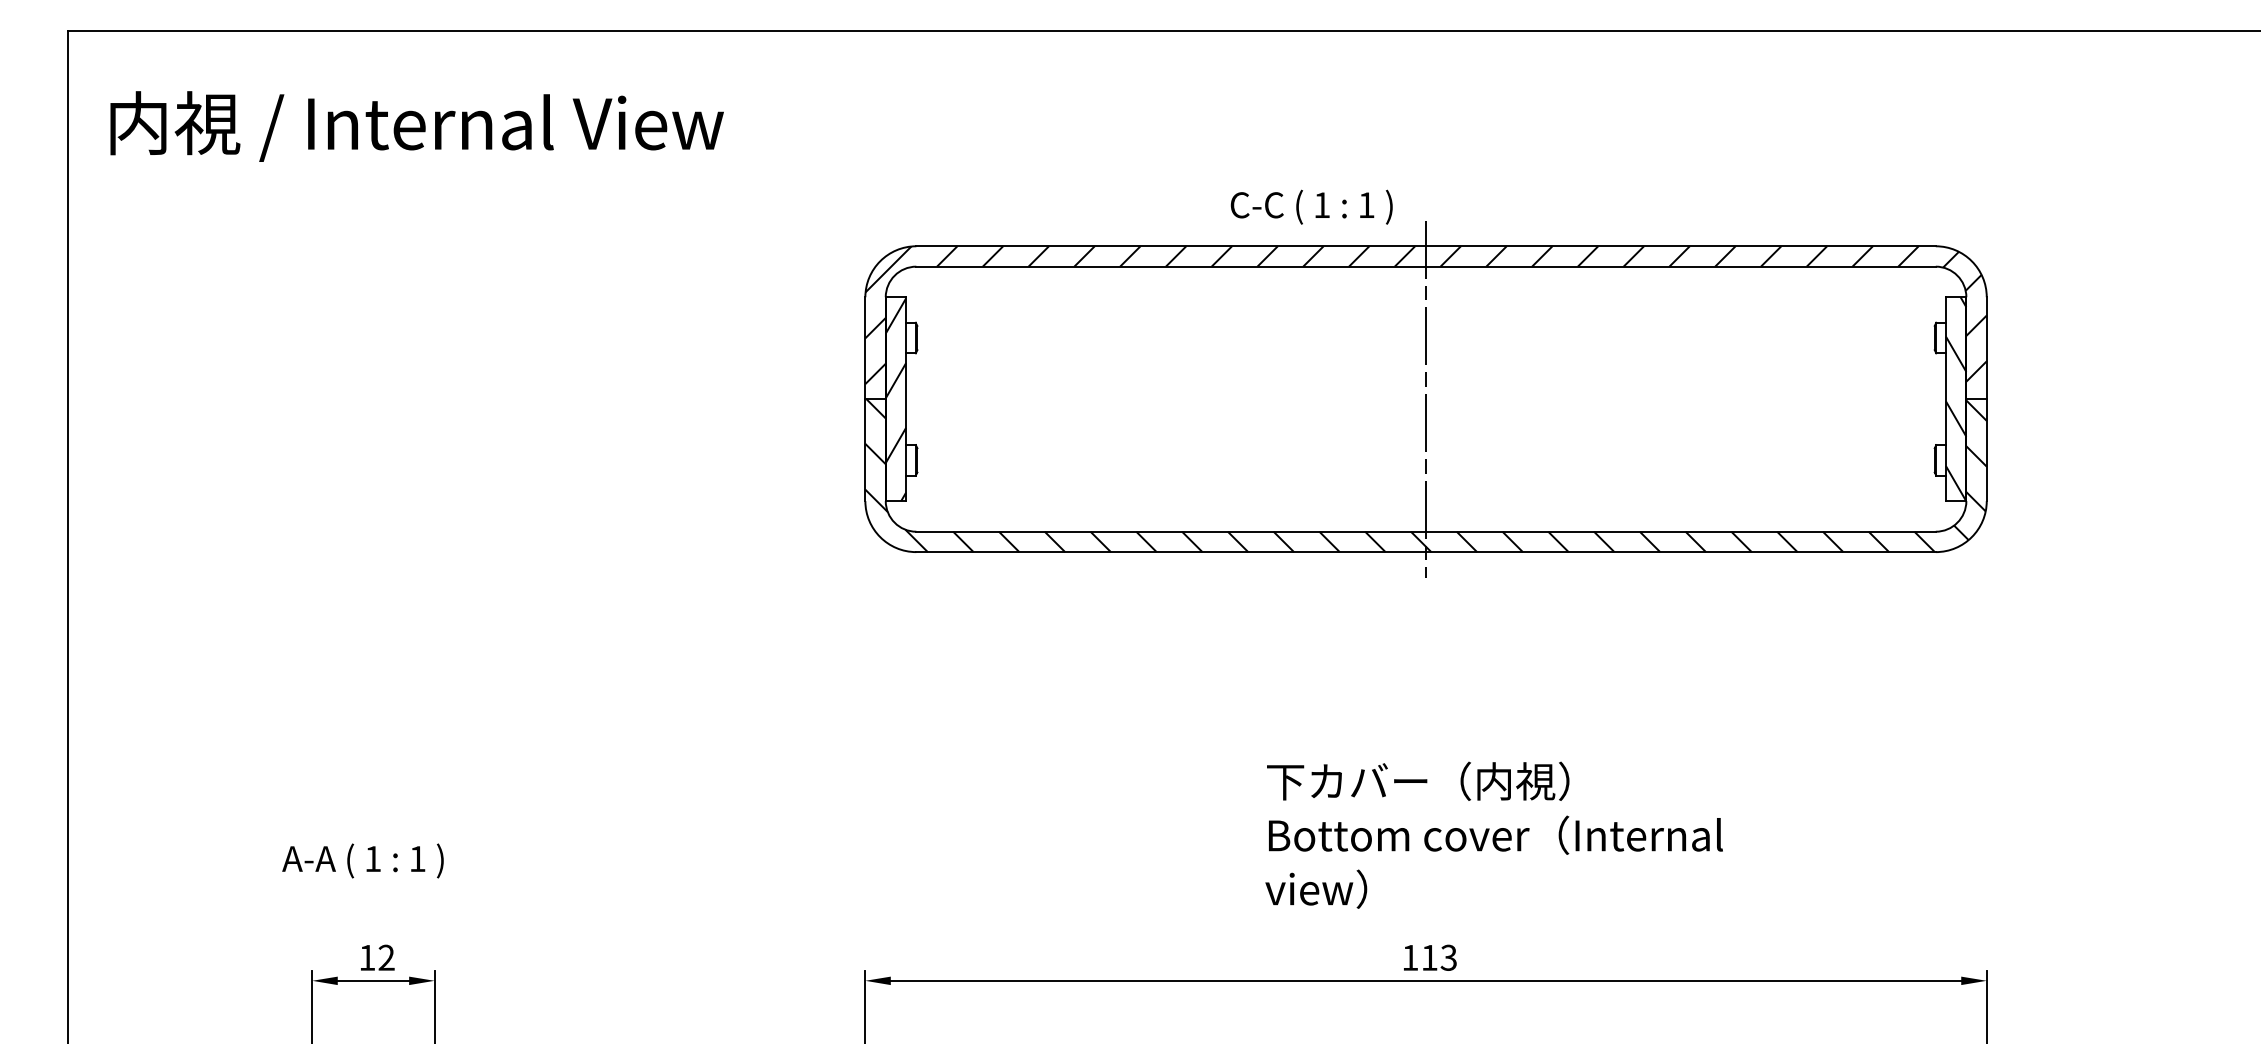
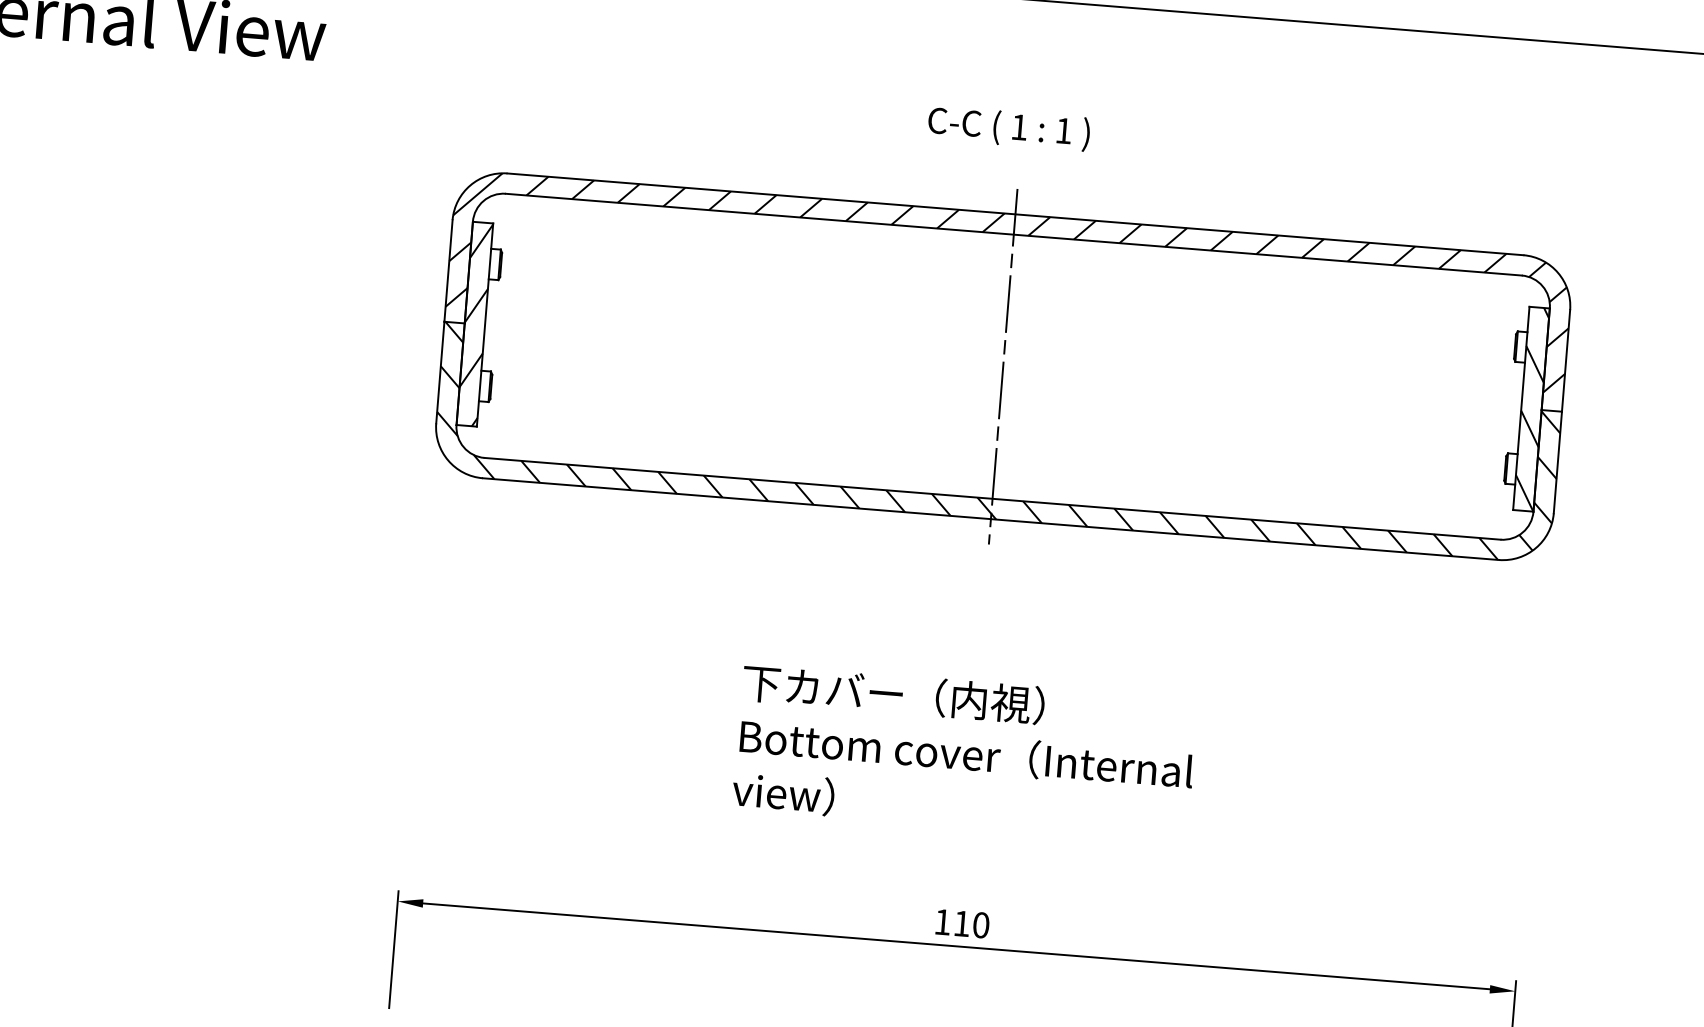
text: (1311, 206) -> (1008, 127), moved
text: (1493, 834) -> (964, 753), moved
text: (1448, 957) -> (980, 924), 113 -> 110

